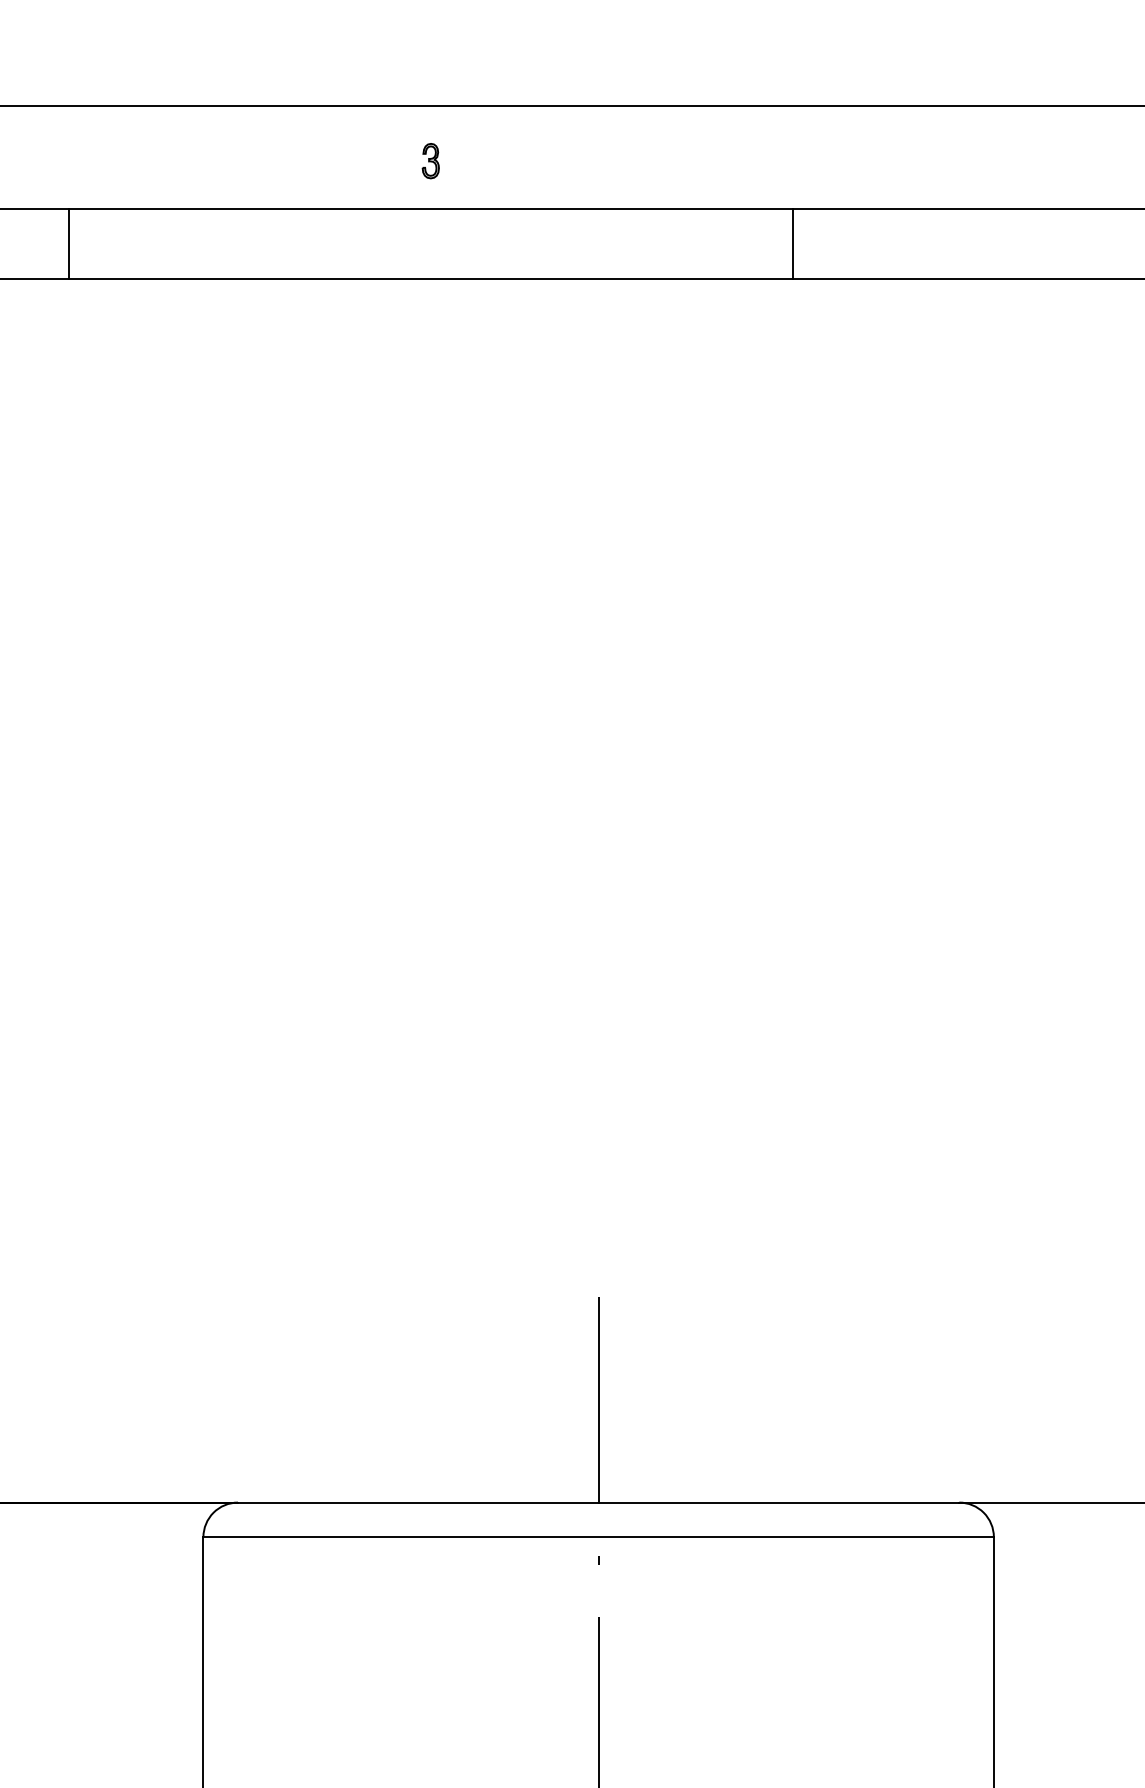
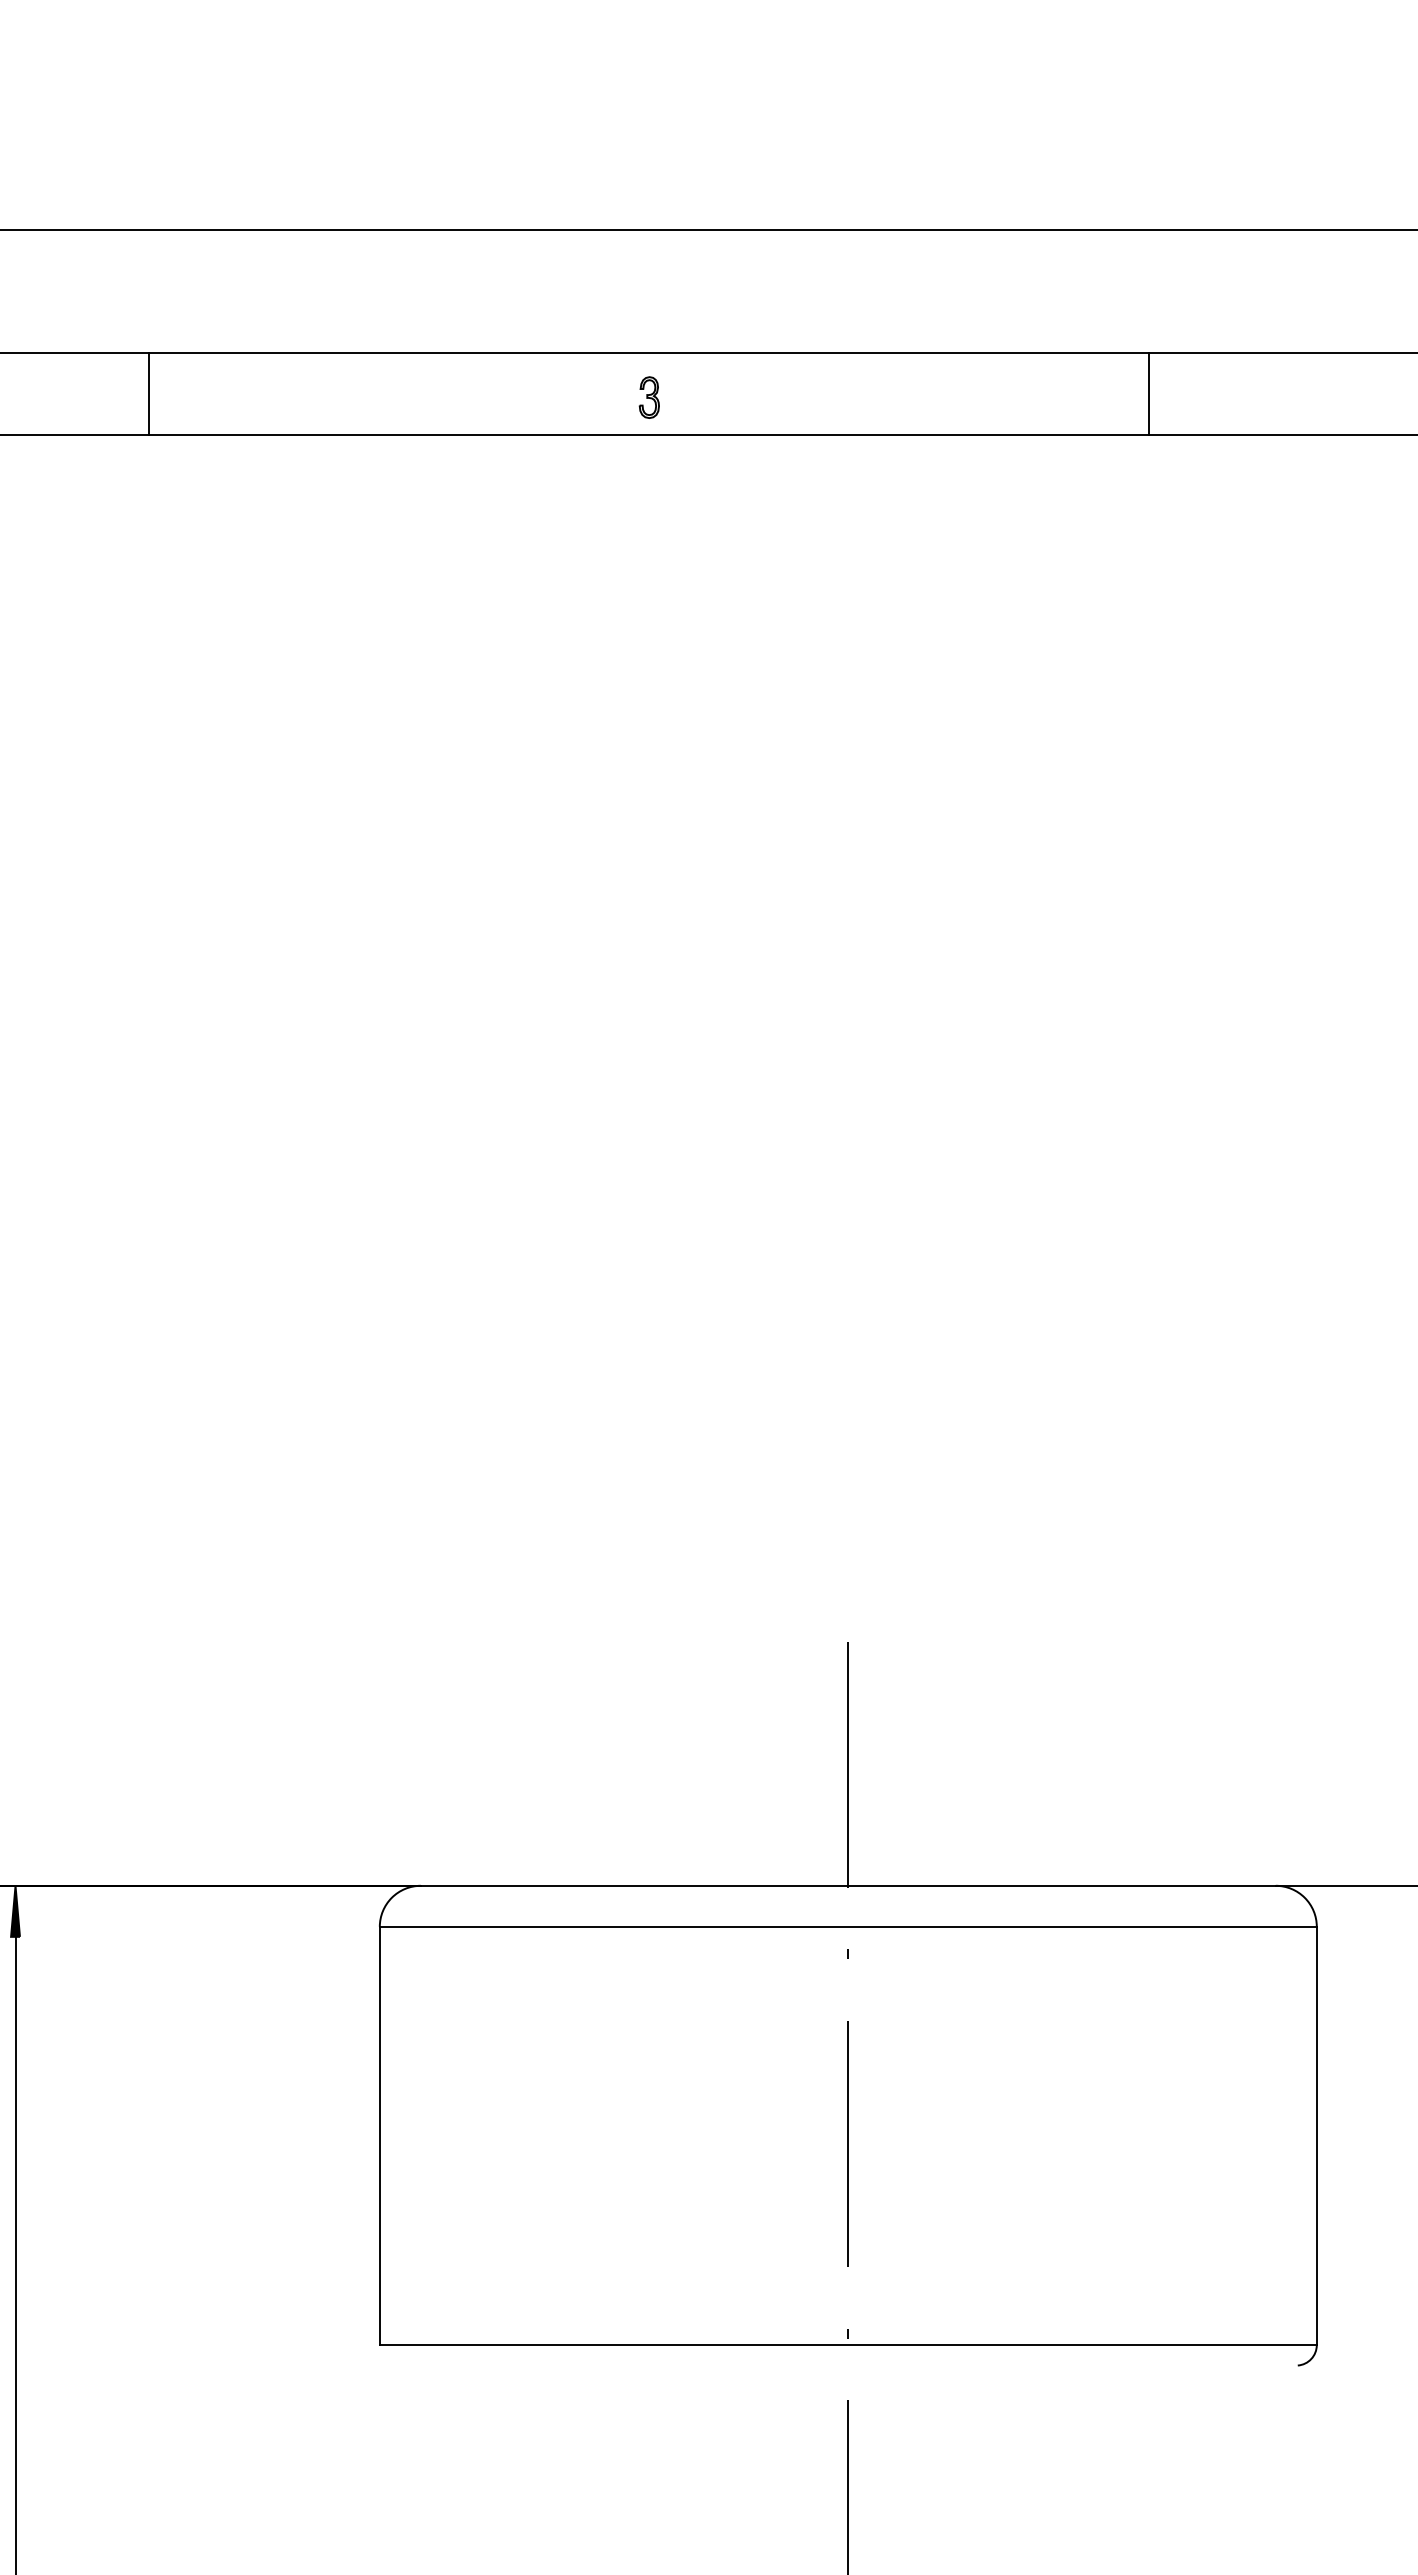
part: (430, 161) -> (648, 397), moved
line: (69, 243) -> (149, 393), moved
line: (792, 243) -> (1148, 393), moved

